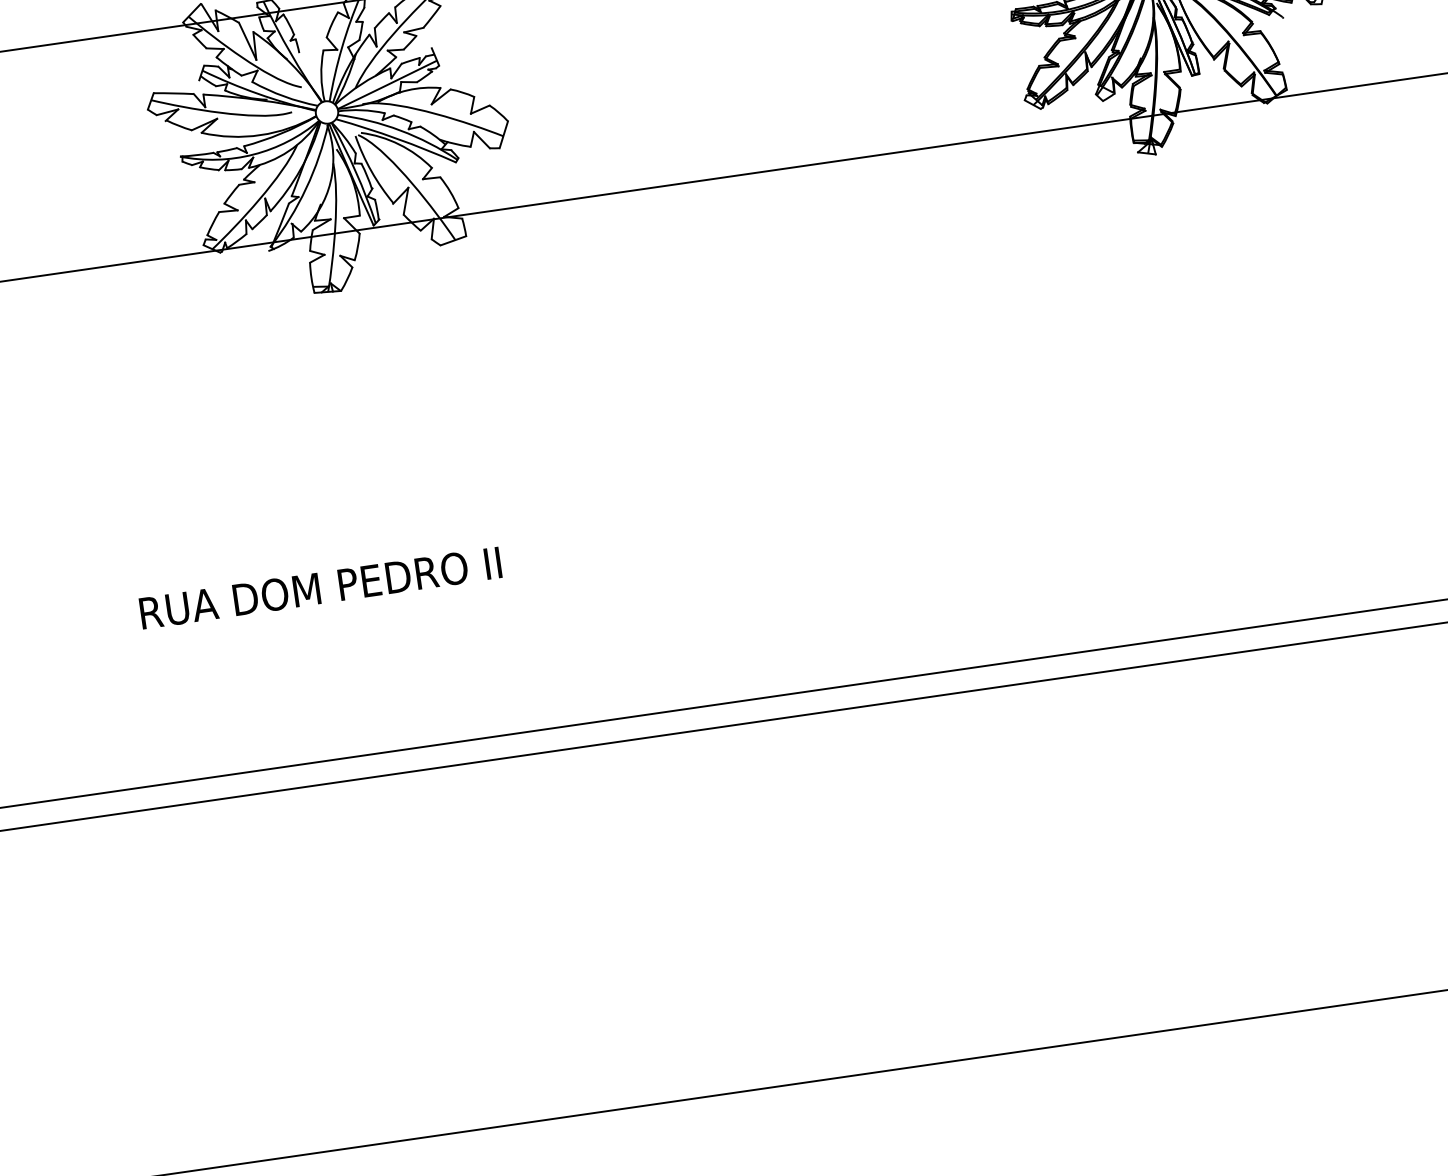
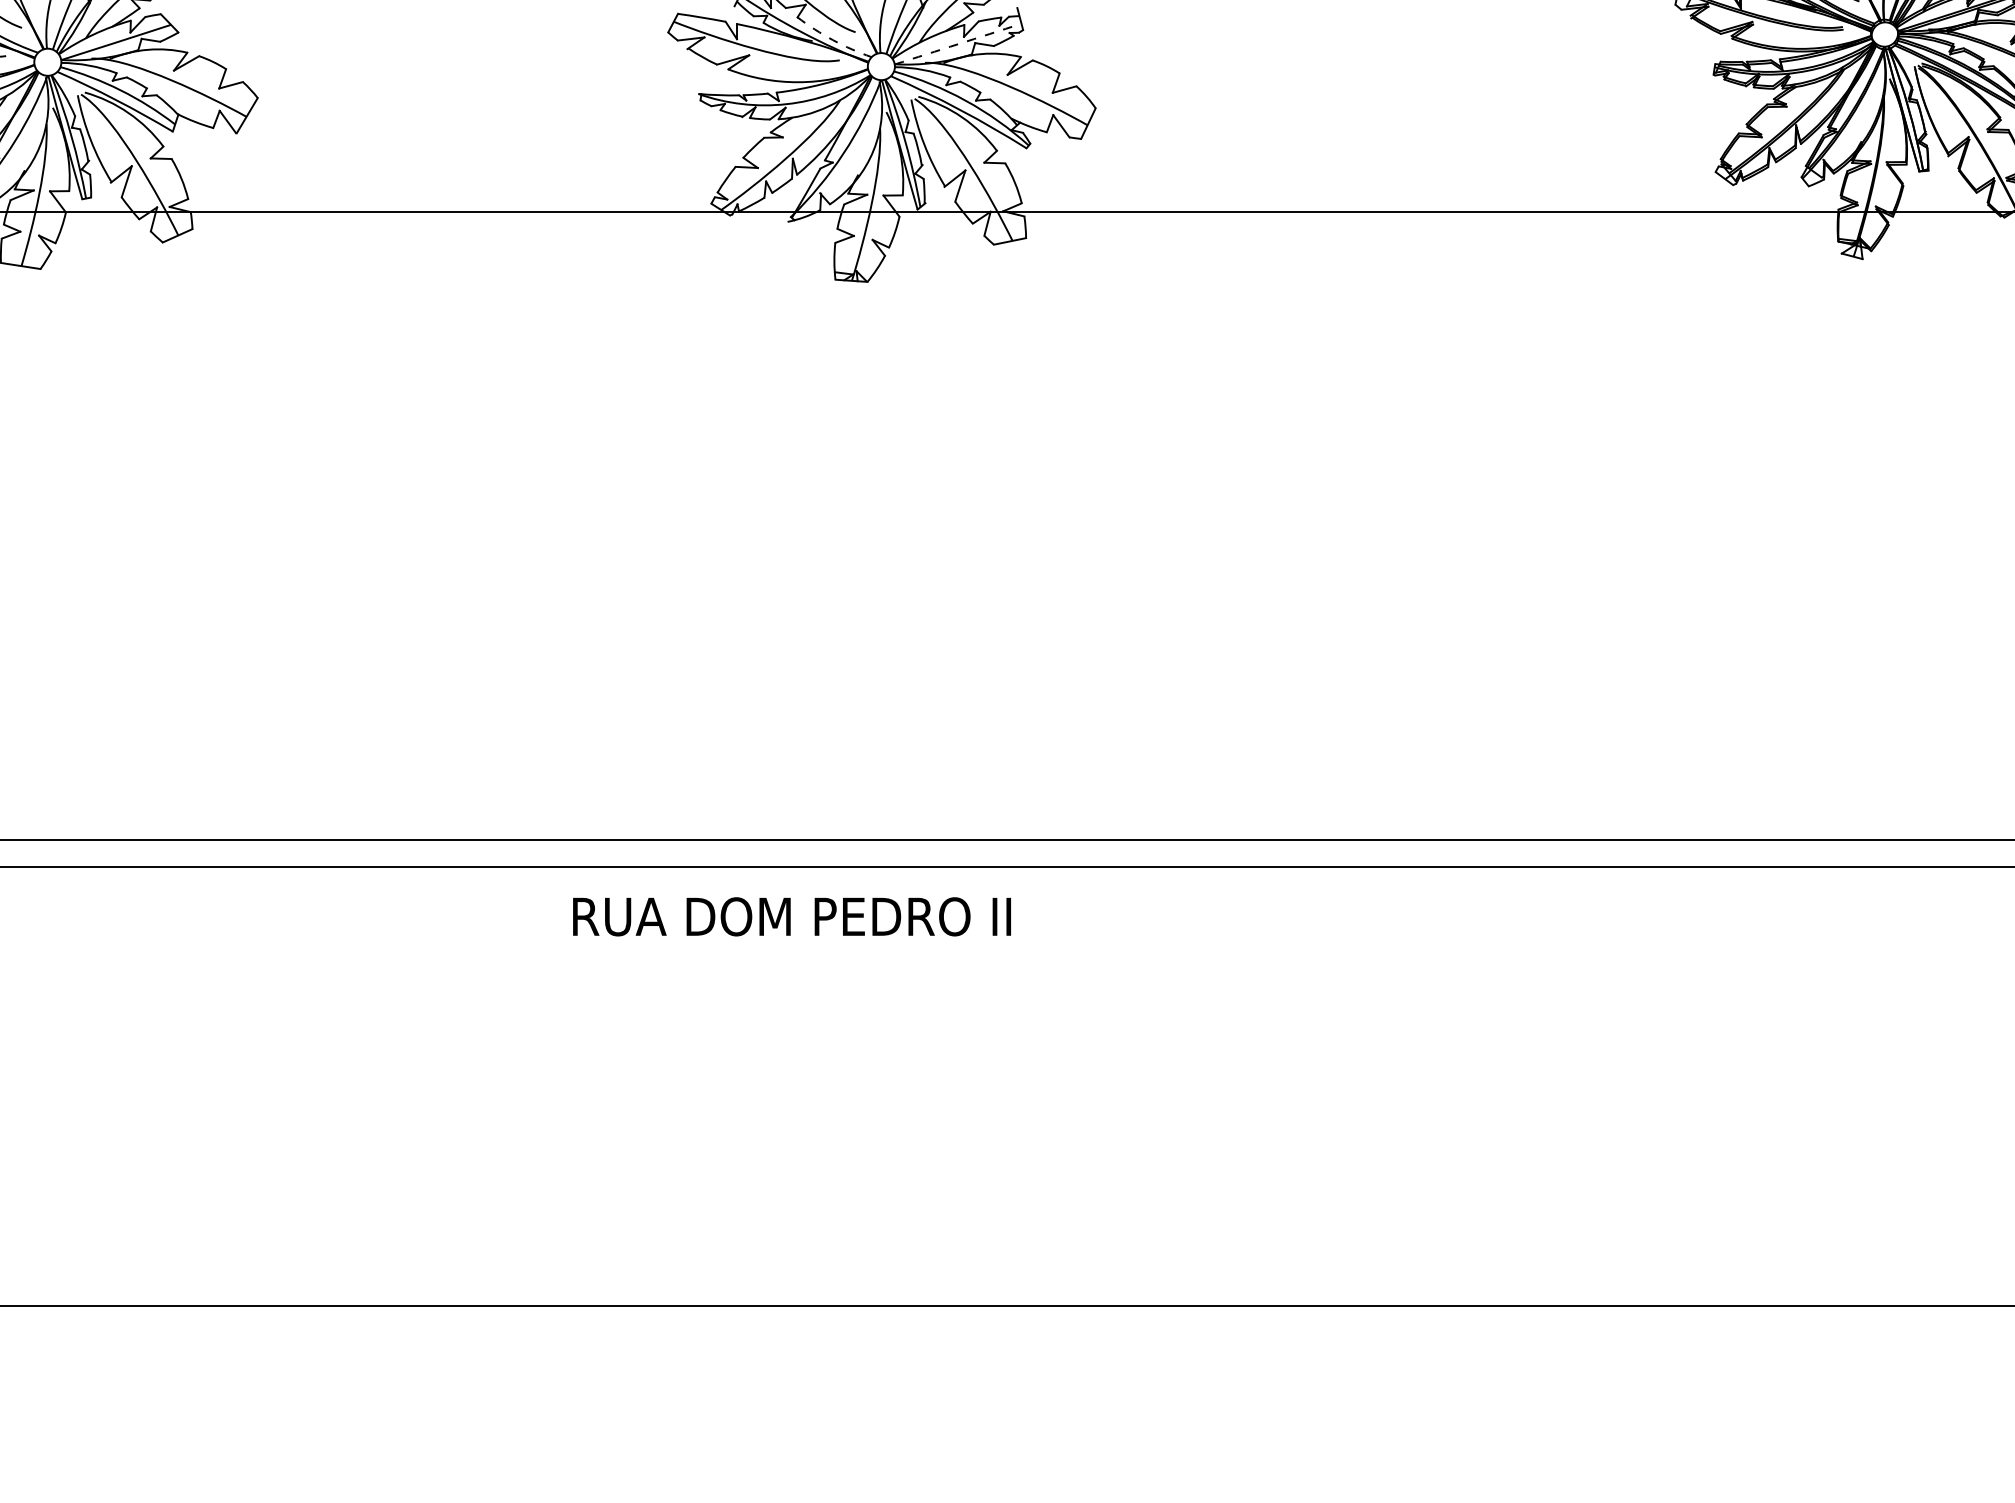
arc: (387, 85) -> (958, 44), solid -> dashed
arc: (284, 96) -> (833, 40), solid -> dashed
text: (320, 587) -> (791, 916), moved

